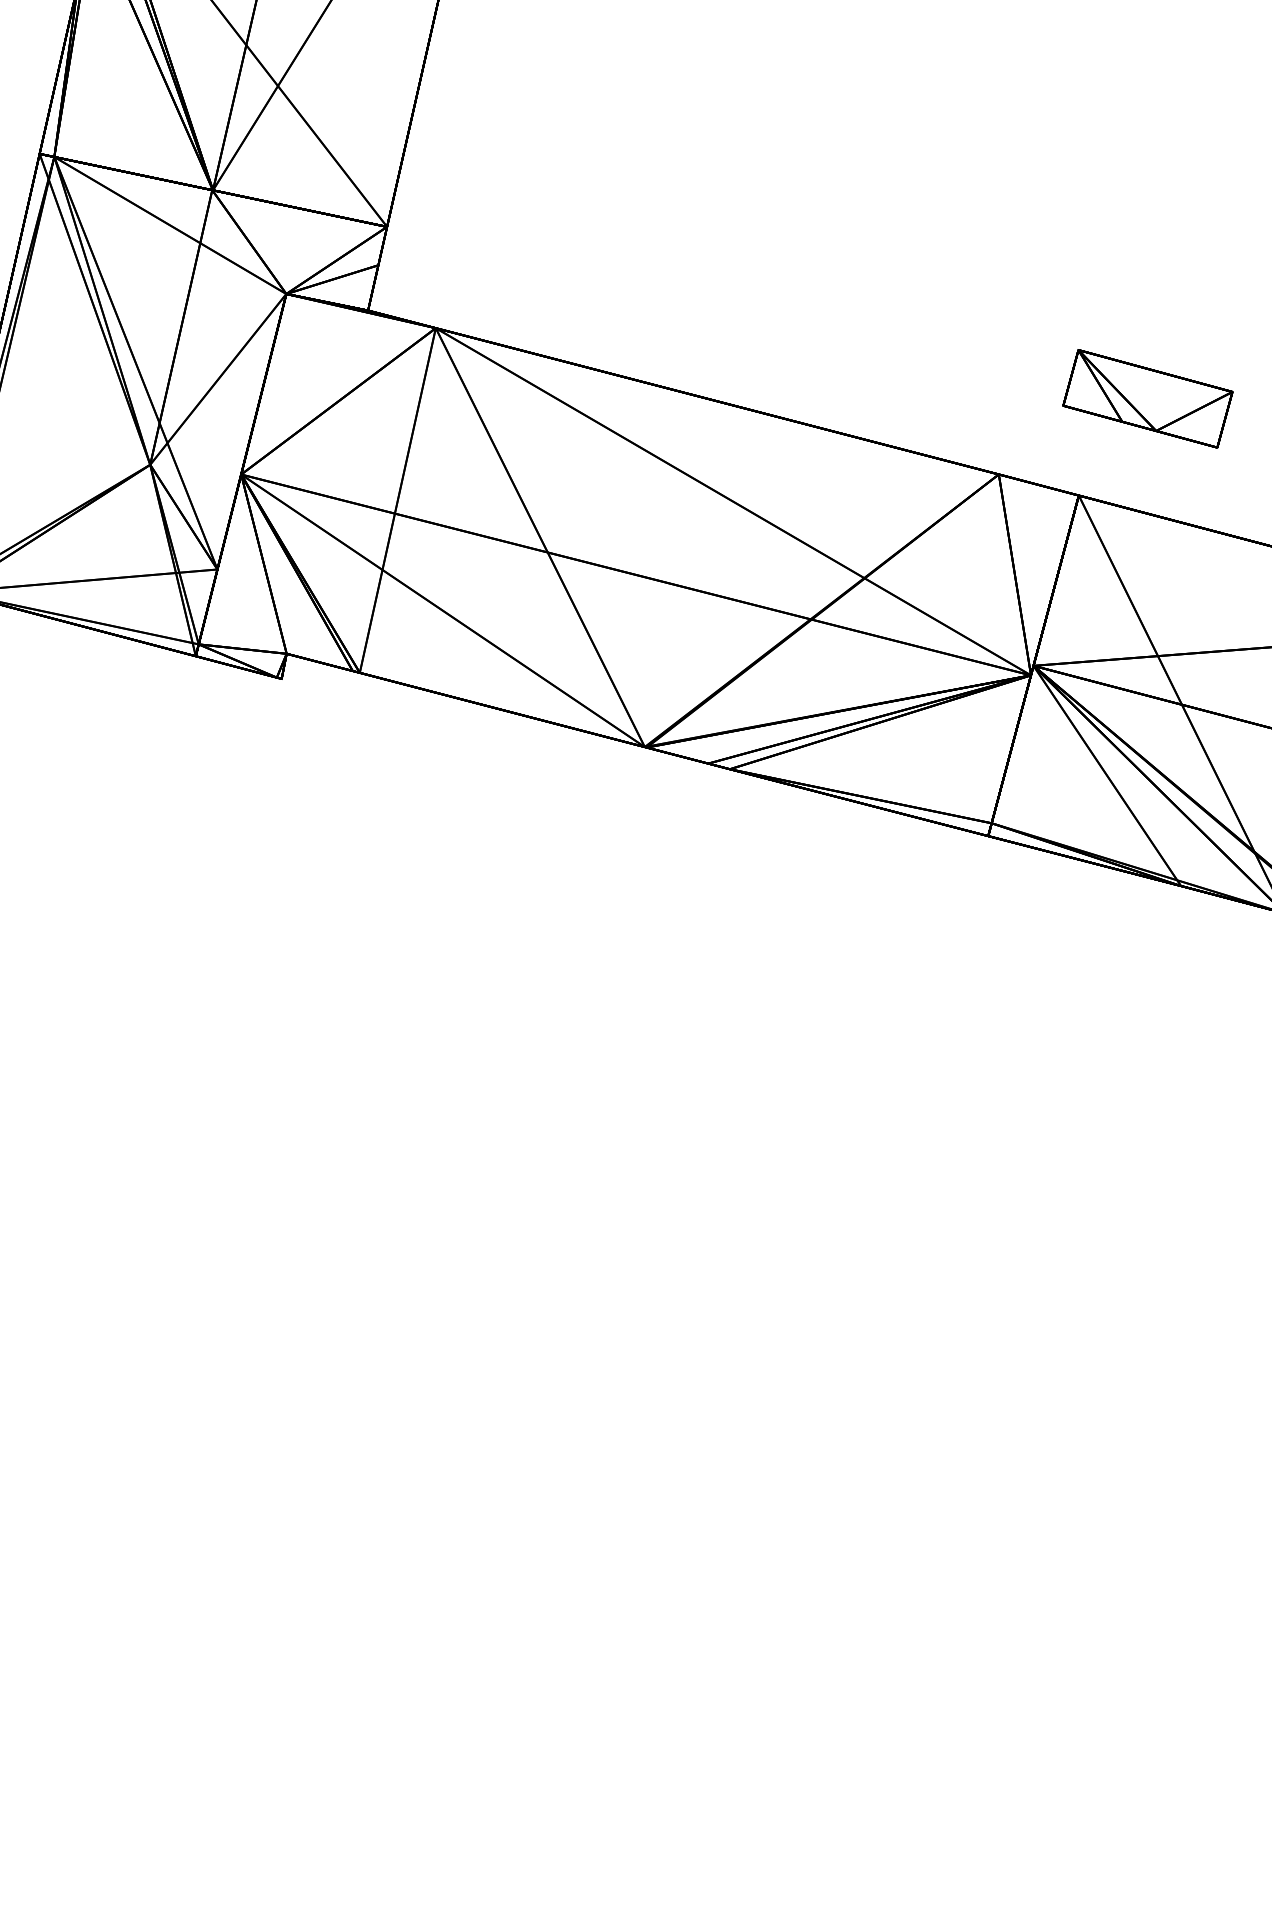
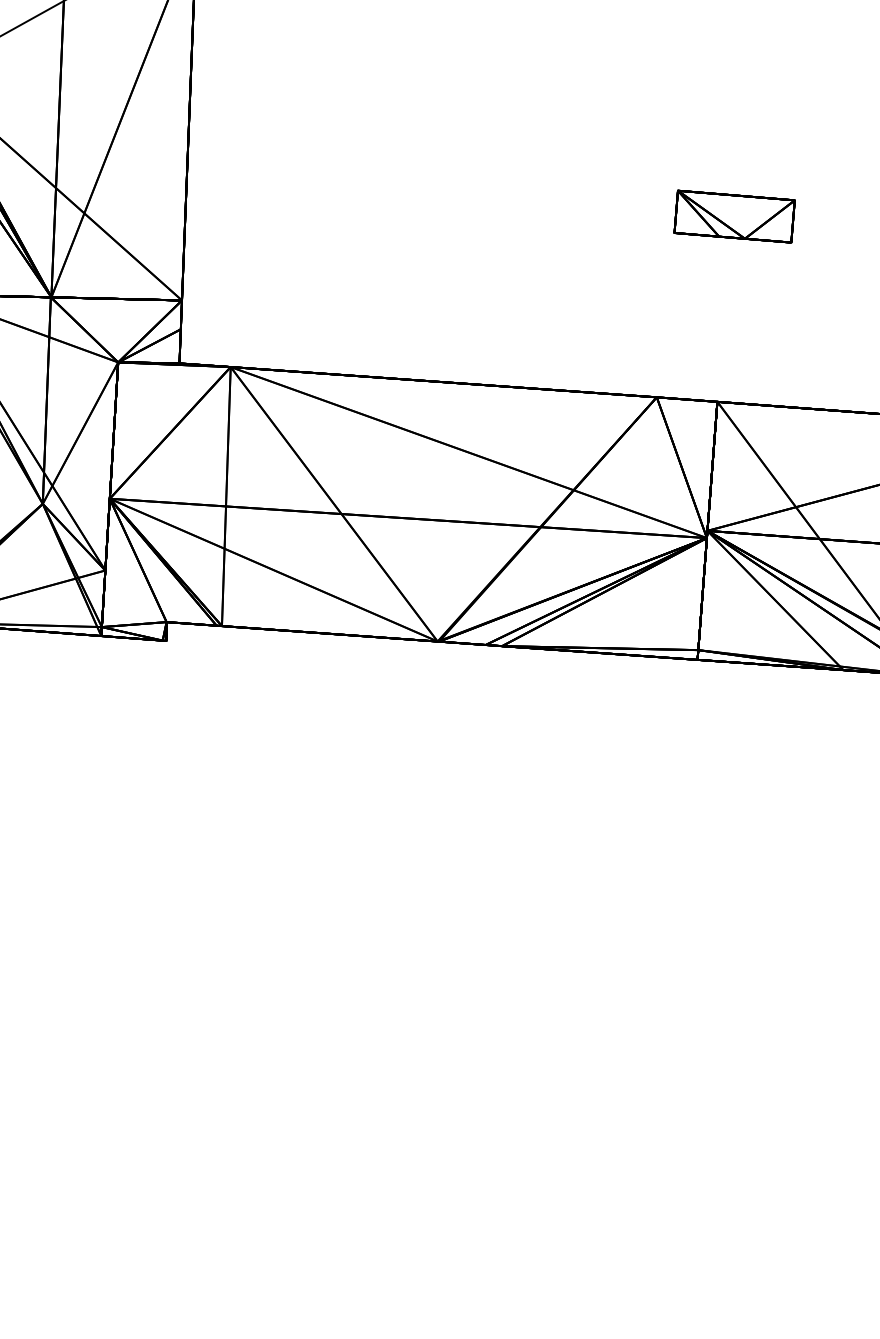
part: (1147, 398) -> (734, 216), moved

